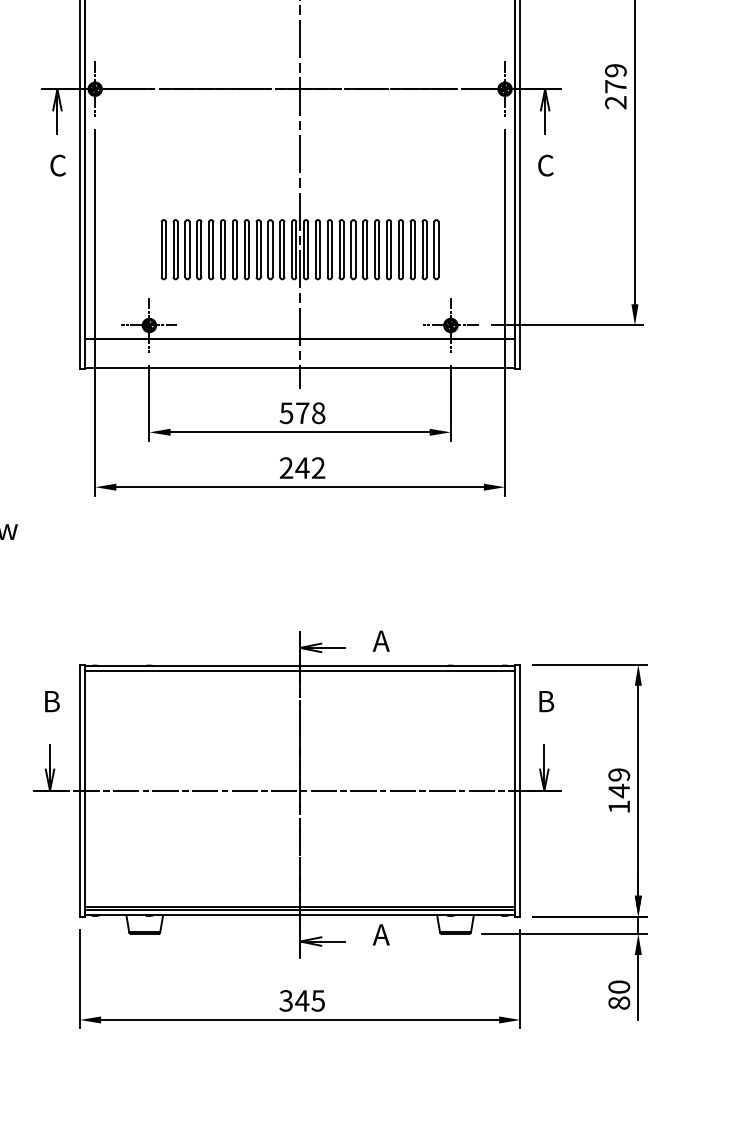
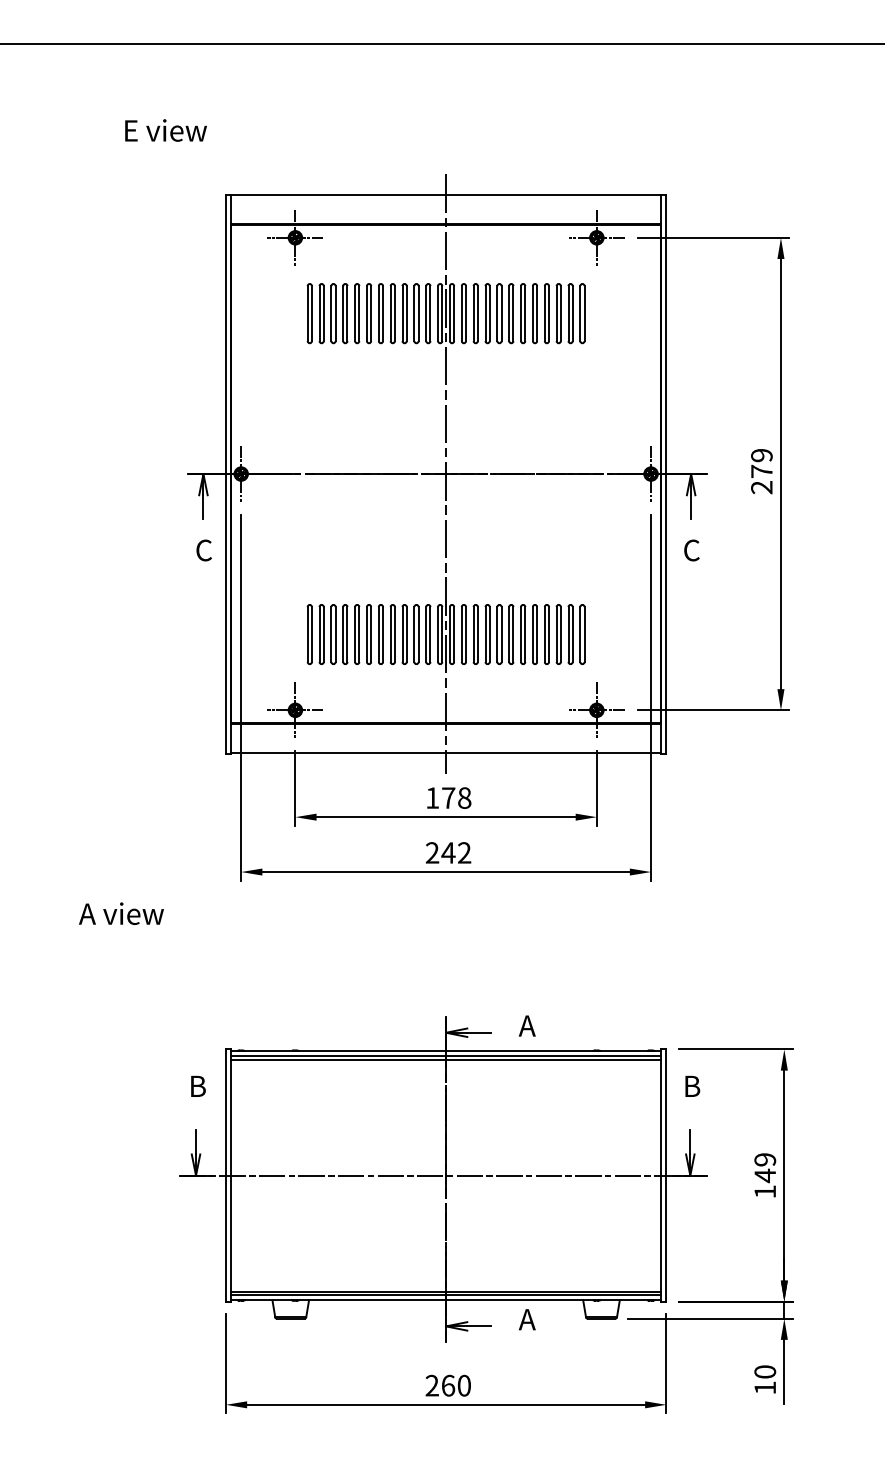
text: (286, 412) -> (432, 797), 578 -> 178
line: (300, 674) -> (446, 1059), added
text: (301, 1000) -> (447, 1385), 345 -> 260
text: (619, 1002) -> (765, 1387), 80 -> 10

